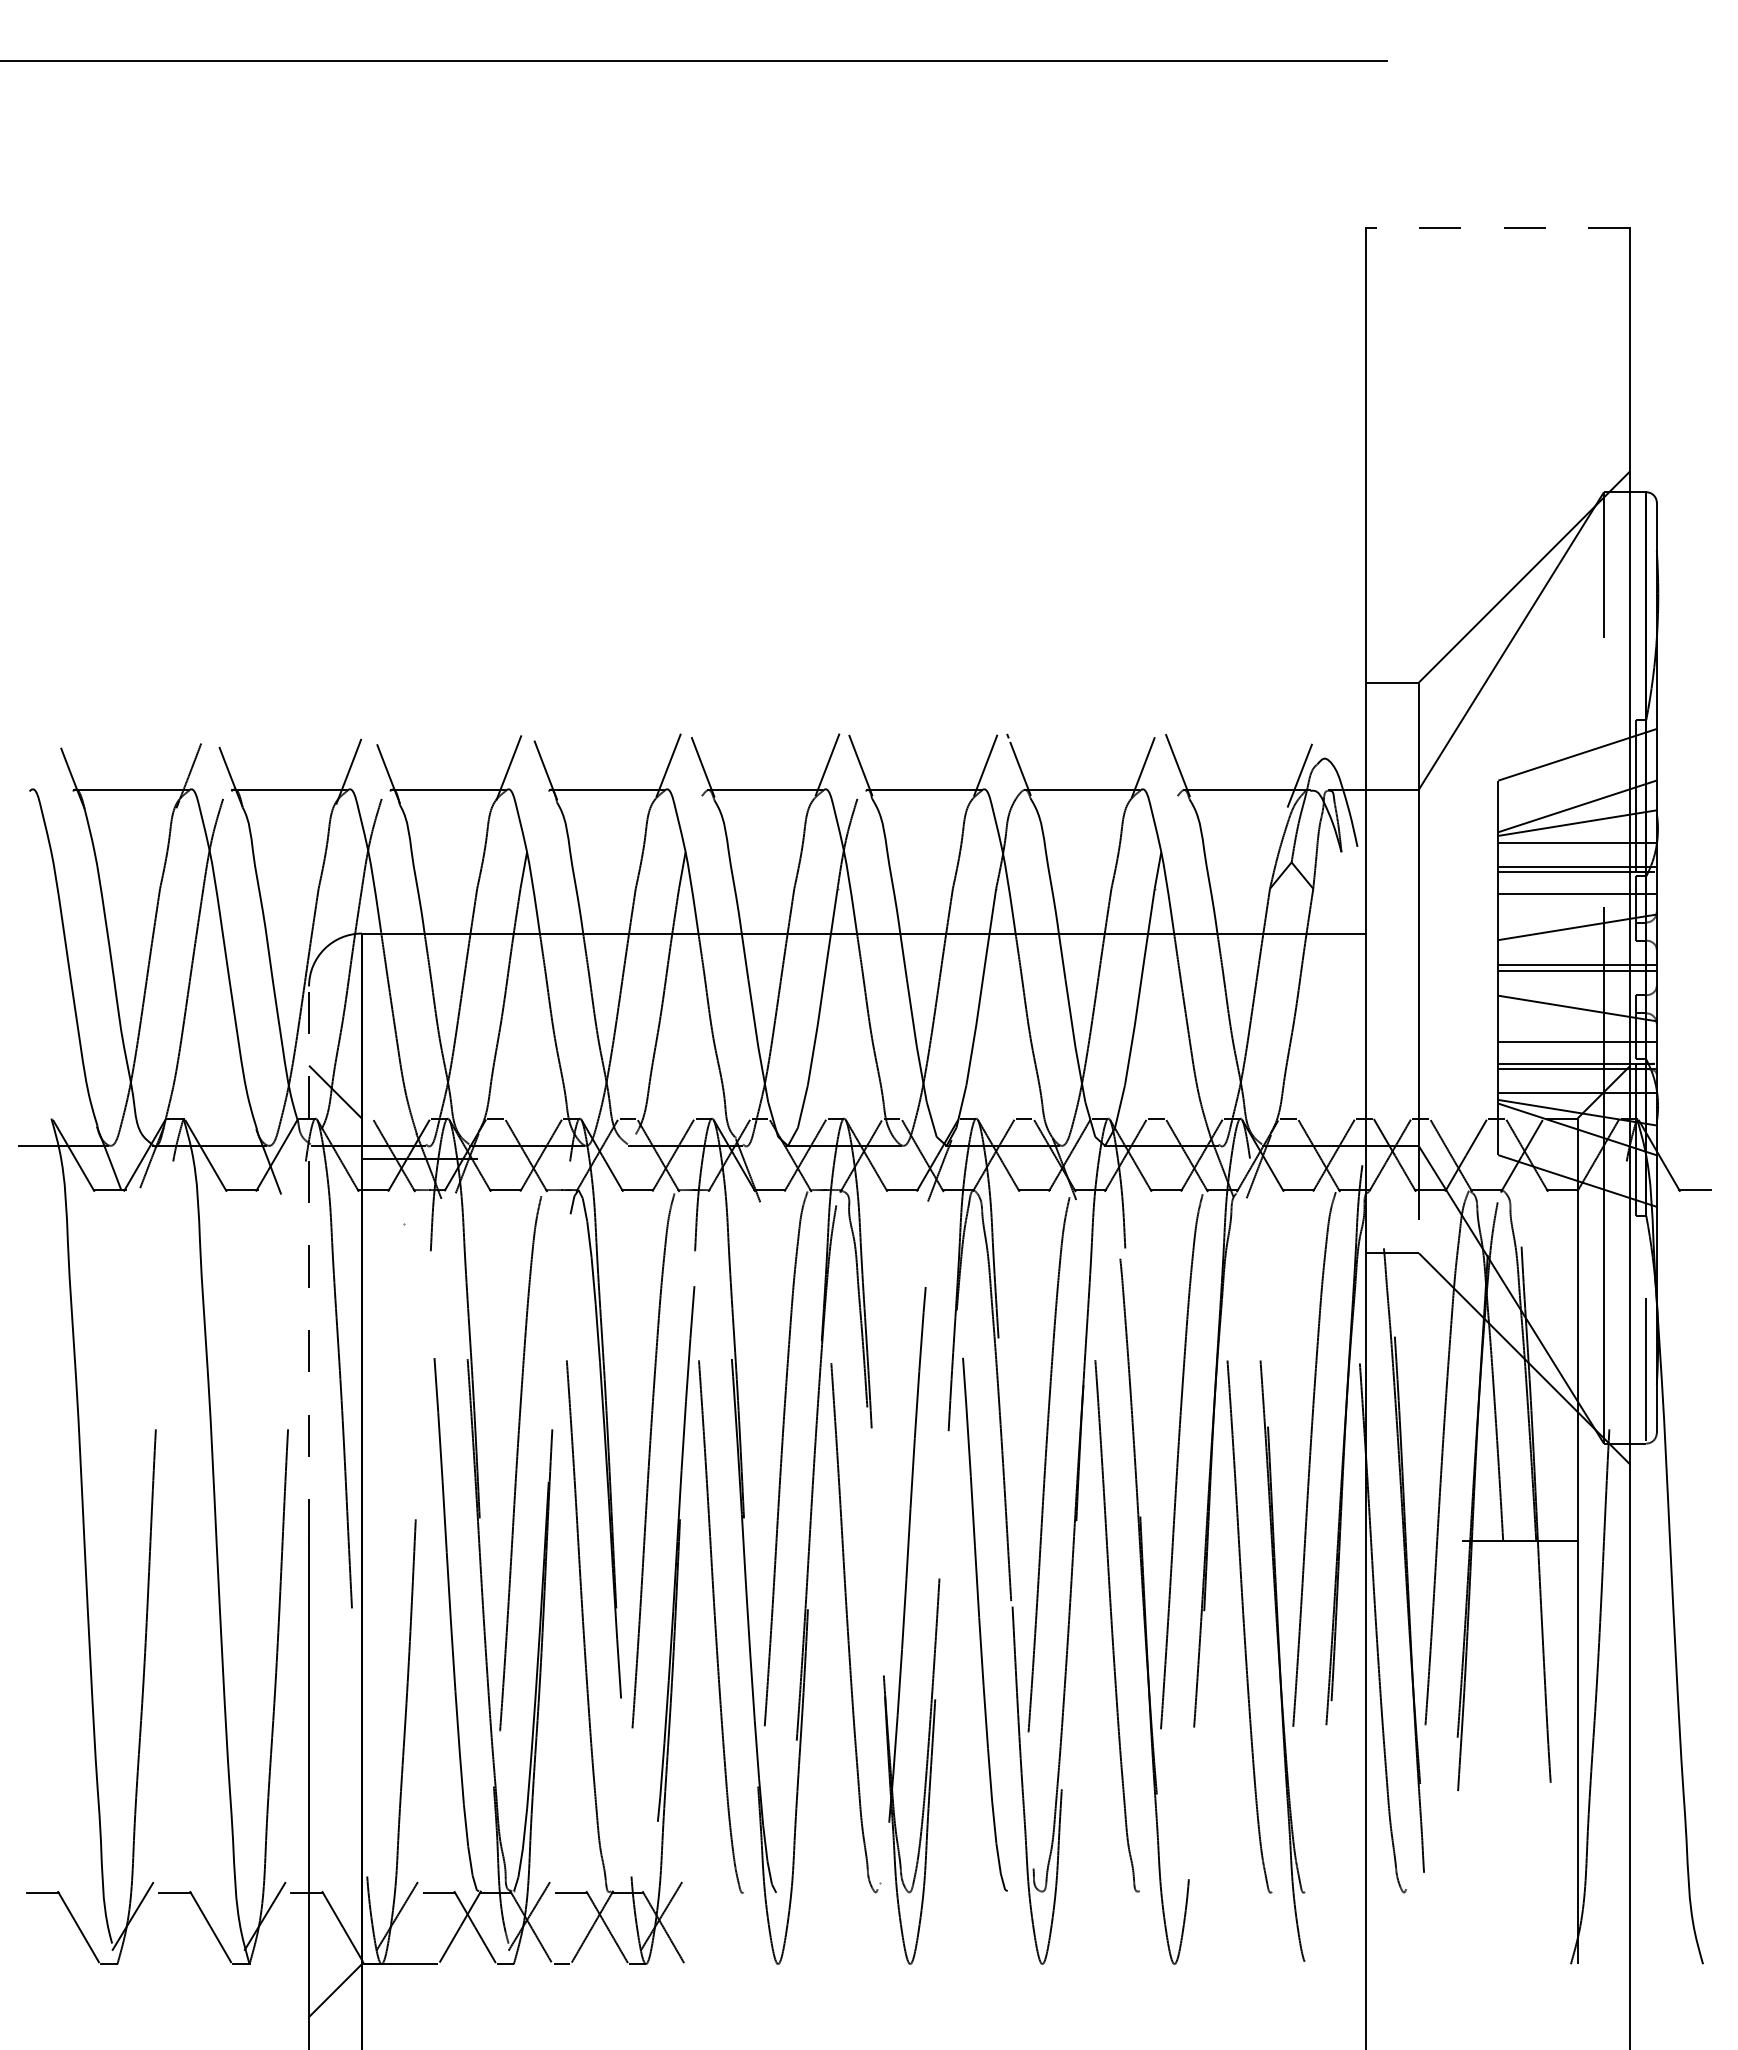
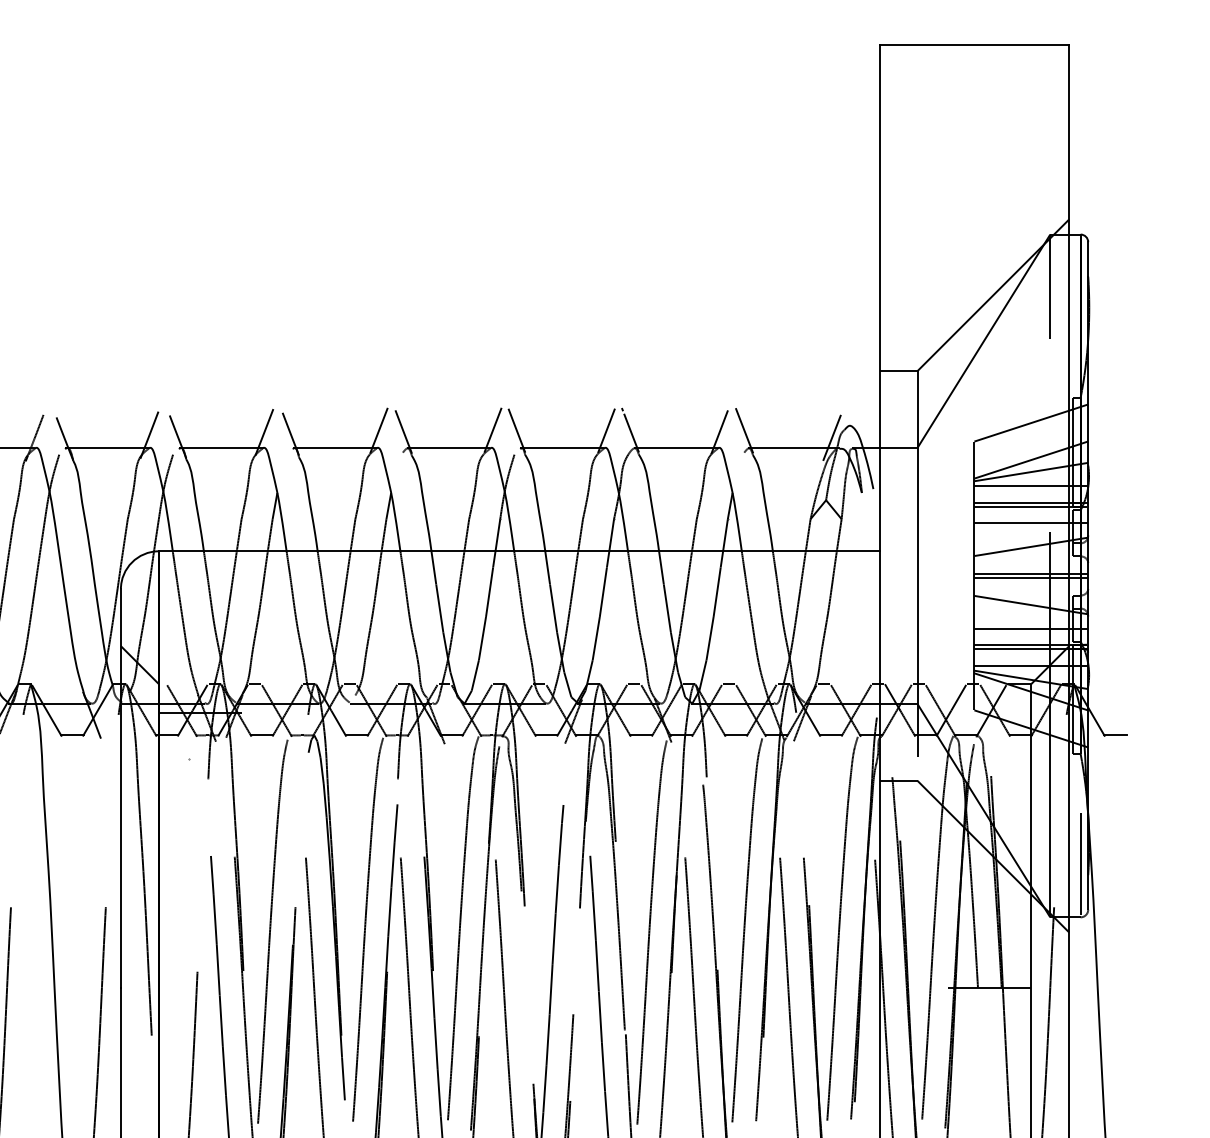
line: (1497, 227) -> (973, 44), dashed -> solid
line: (309, 1263) -> (121, 788), dashed -> solid

